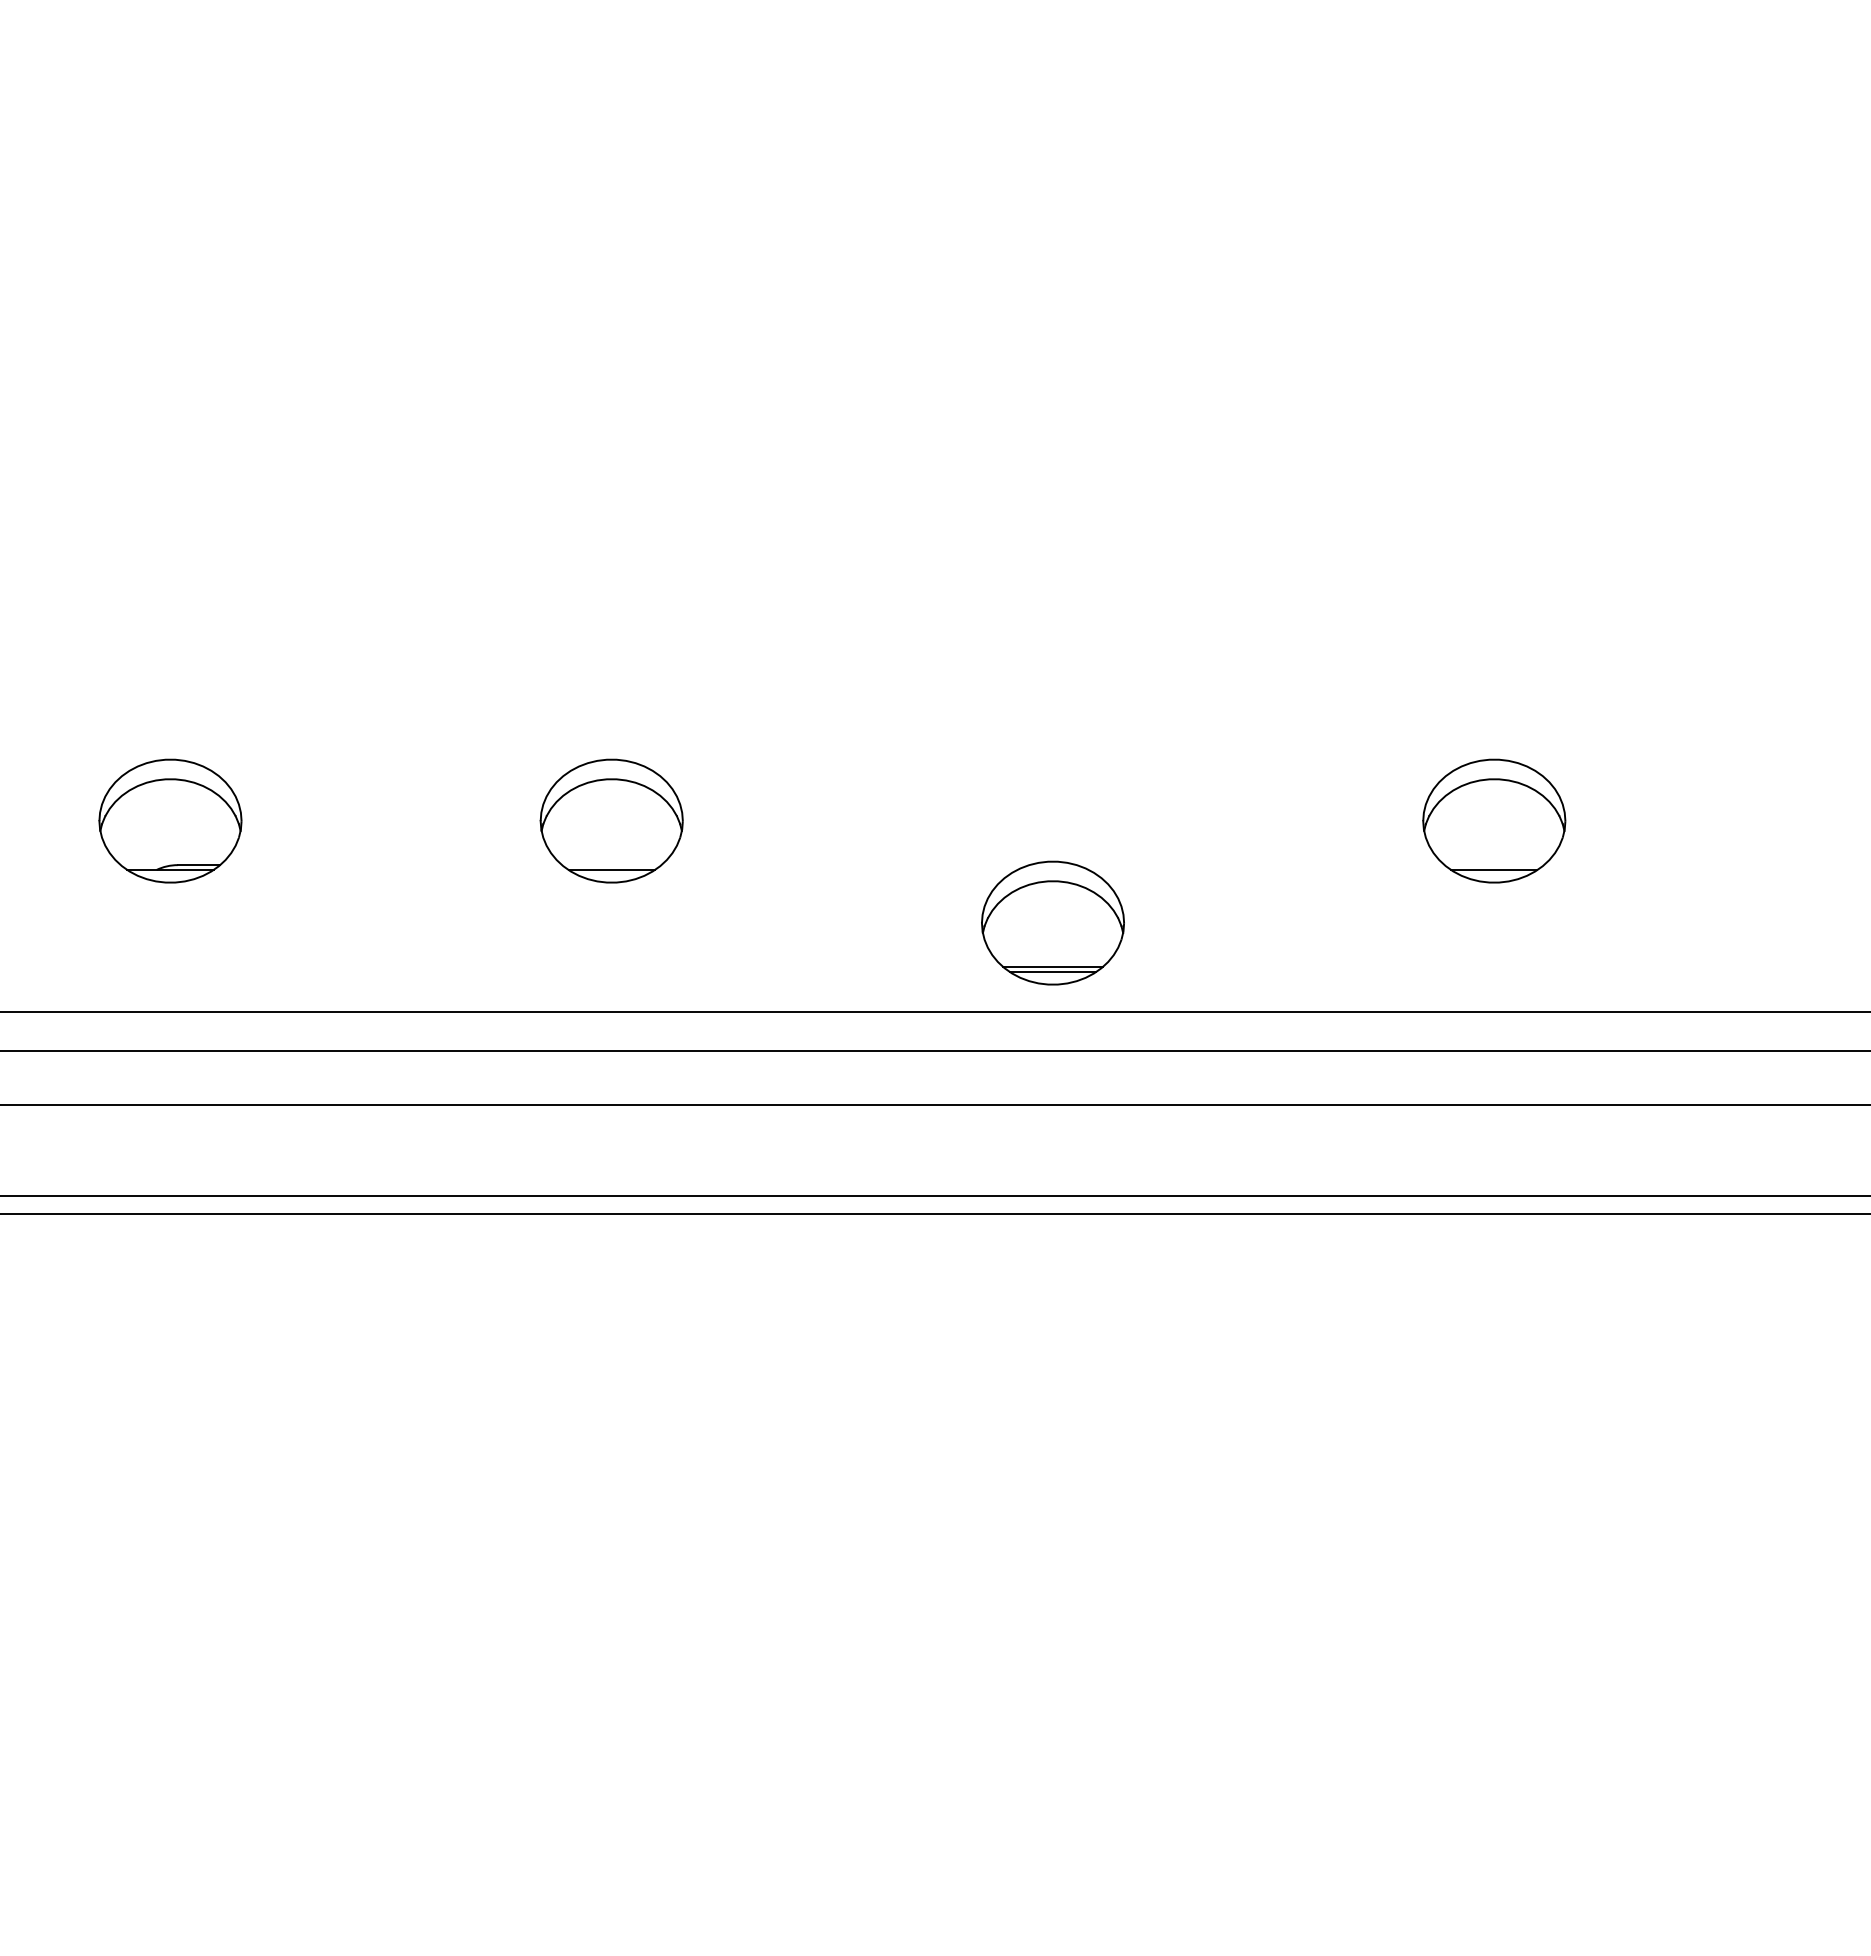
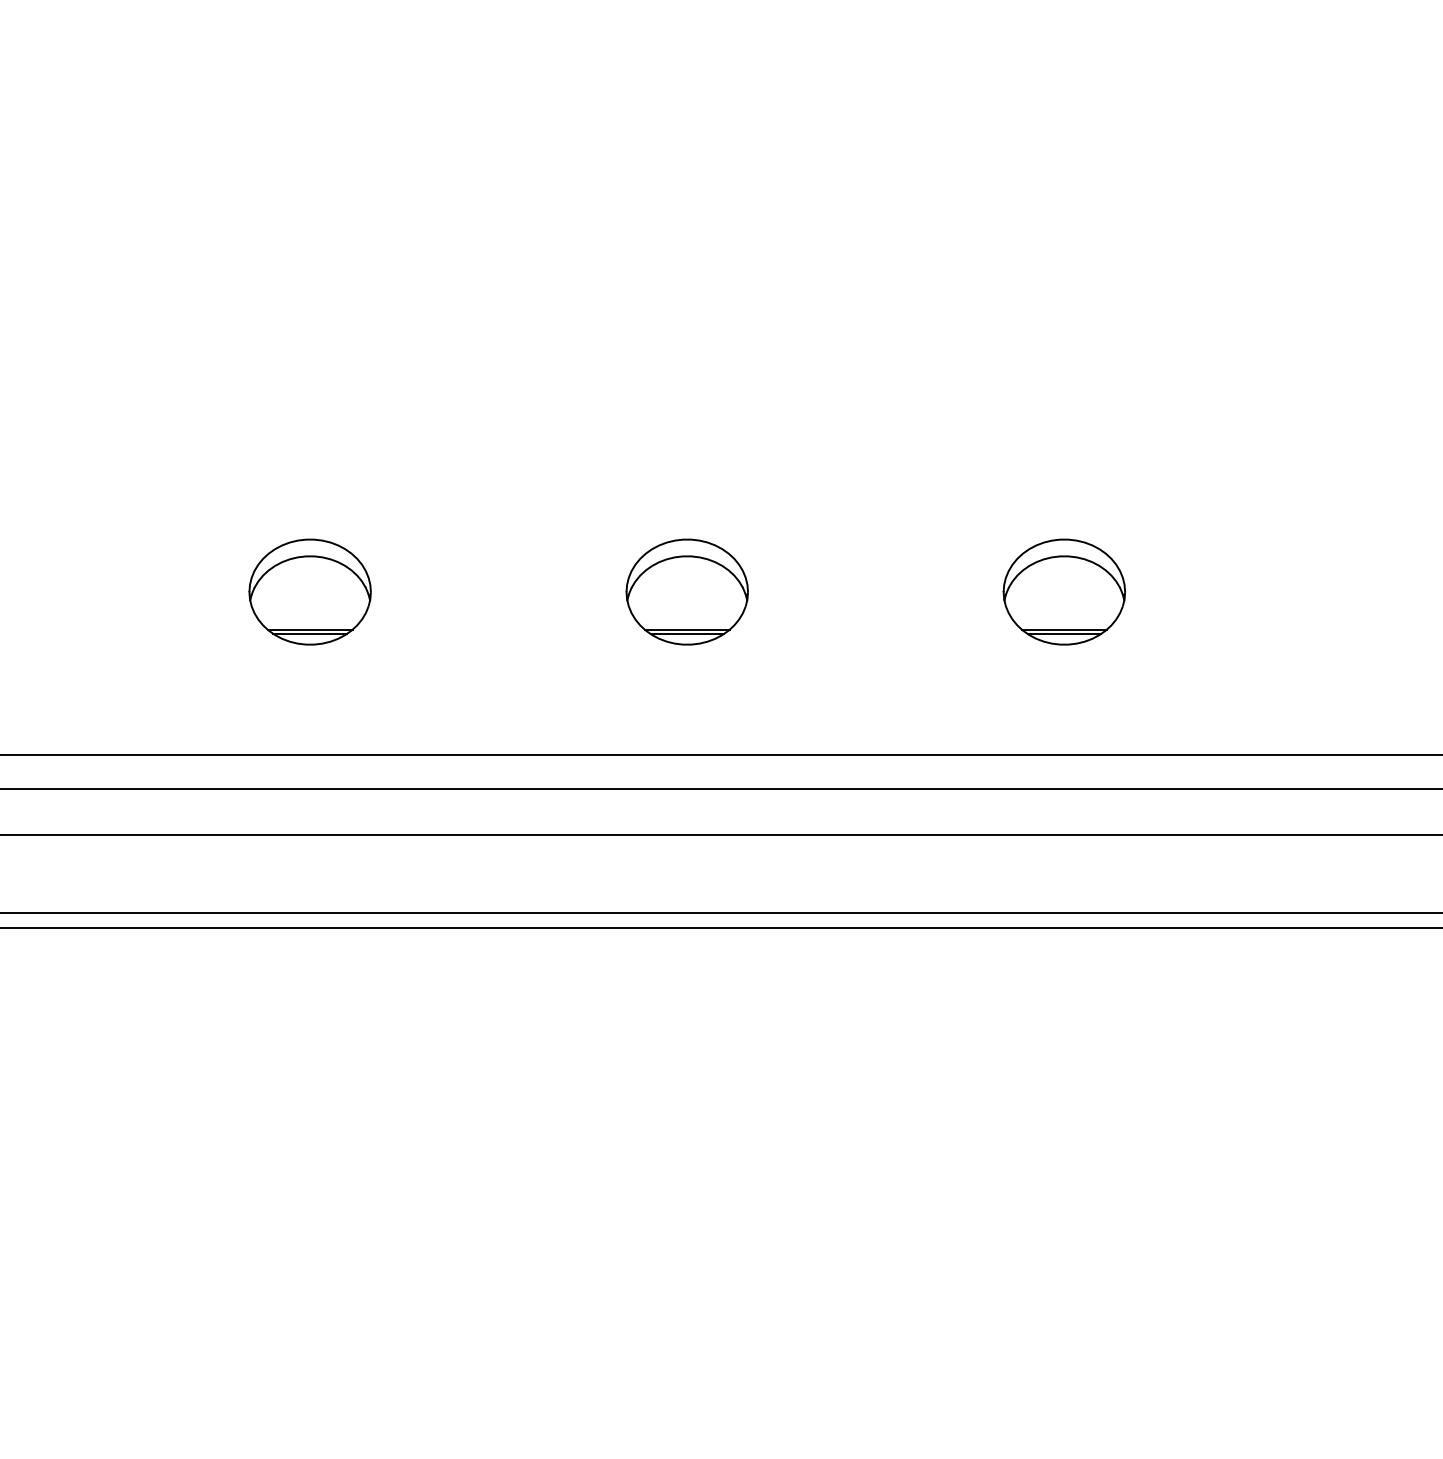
line: (611, 865) -> (309, 630), added
line: (1493, 865) -> (1063, 630), added
part: (1052, 922) -> (686, 591), moved

